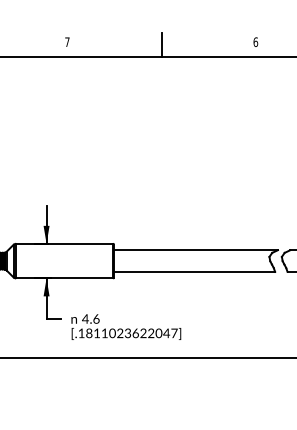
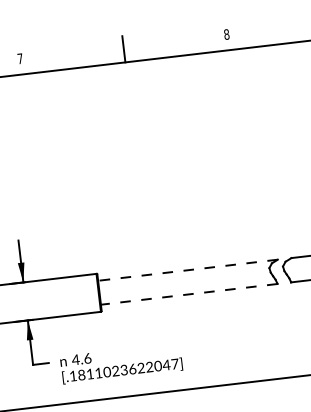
text: (255, 41) -> (226, 33), 6 -> 8
line: (195, 250) -> (187, 270), solid -> dashed
line: (194, 272) -> (189, 294), solid -> dashed

